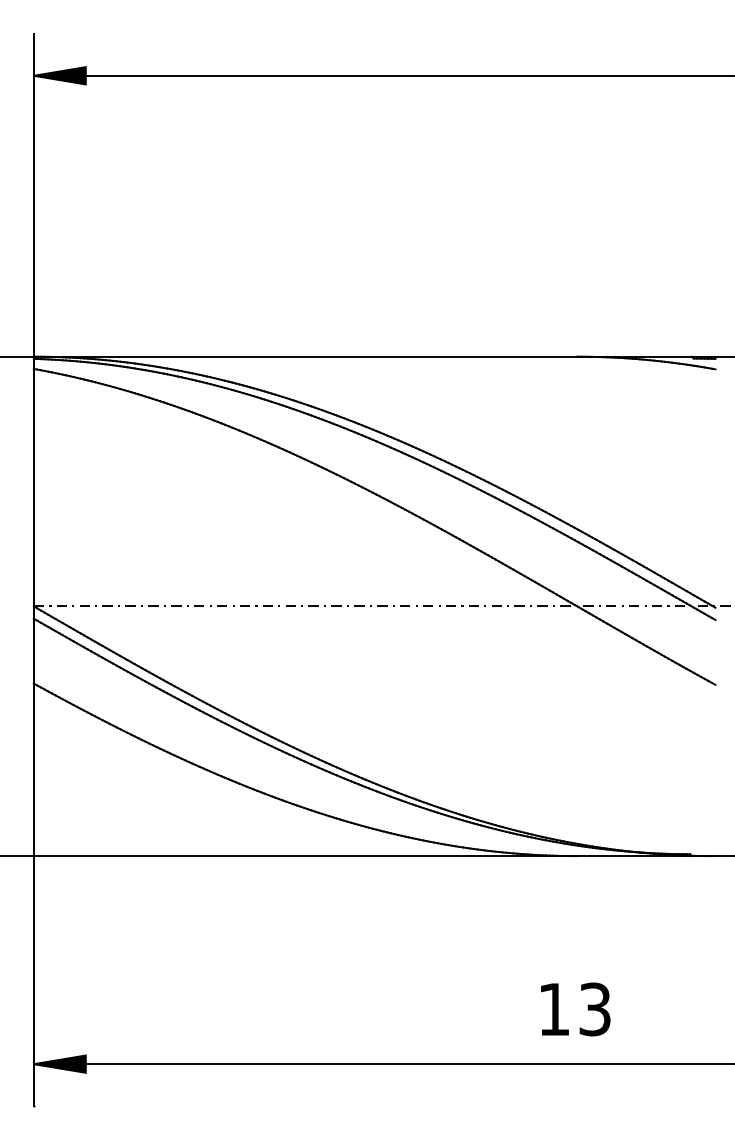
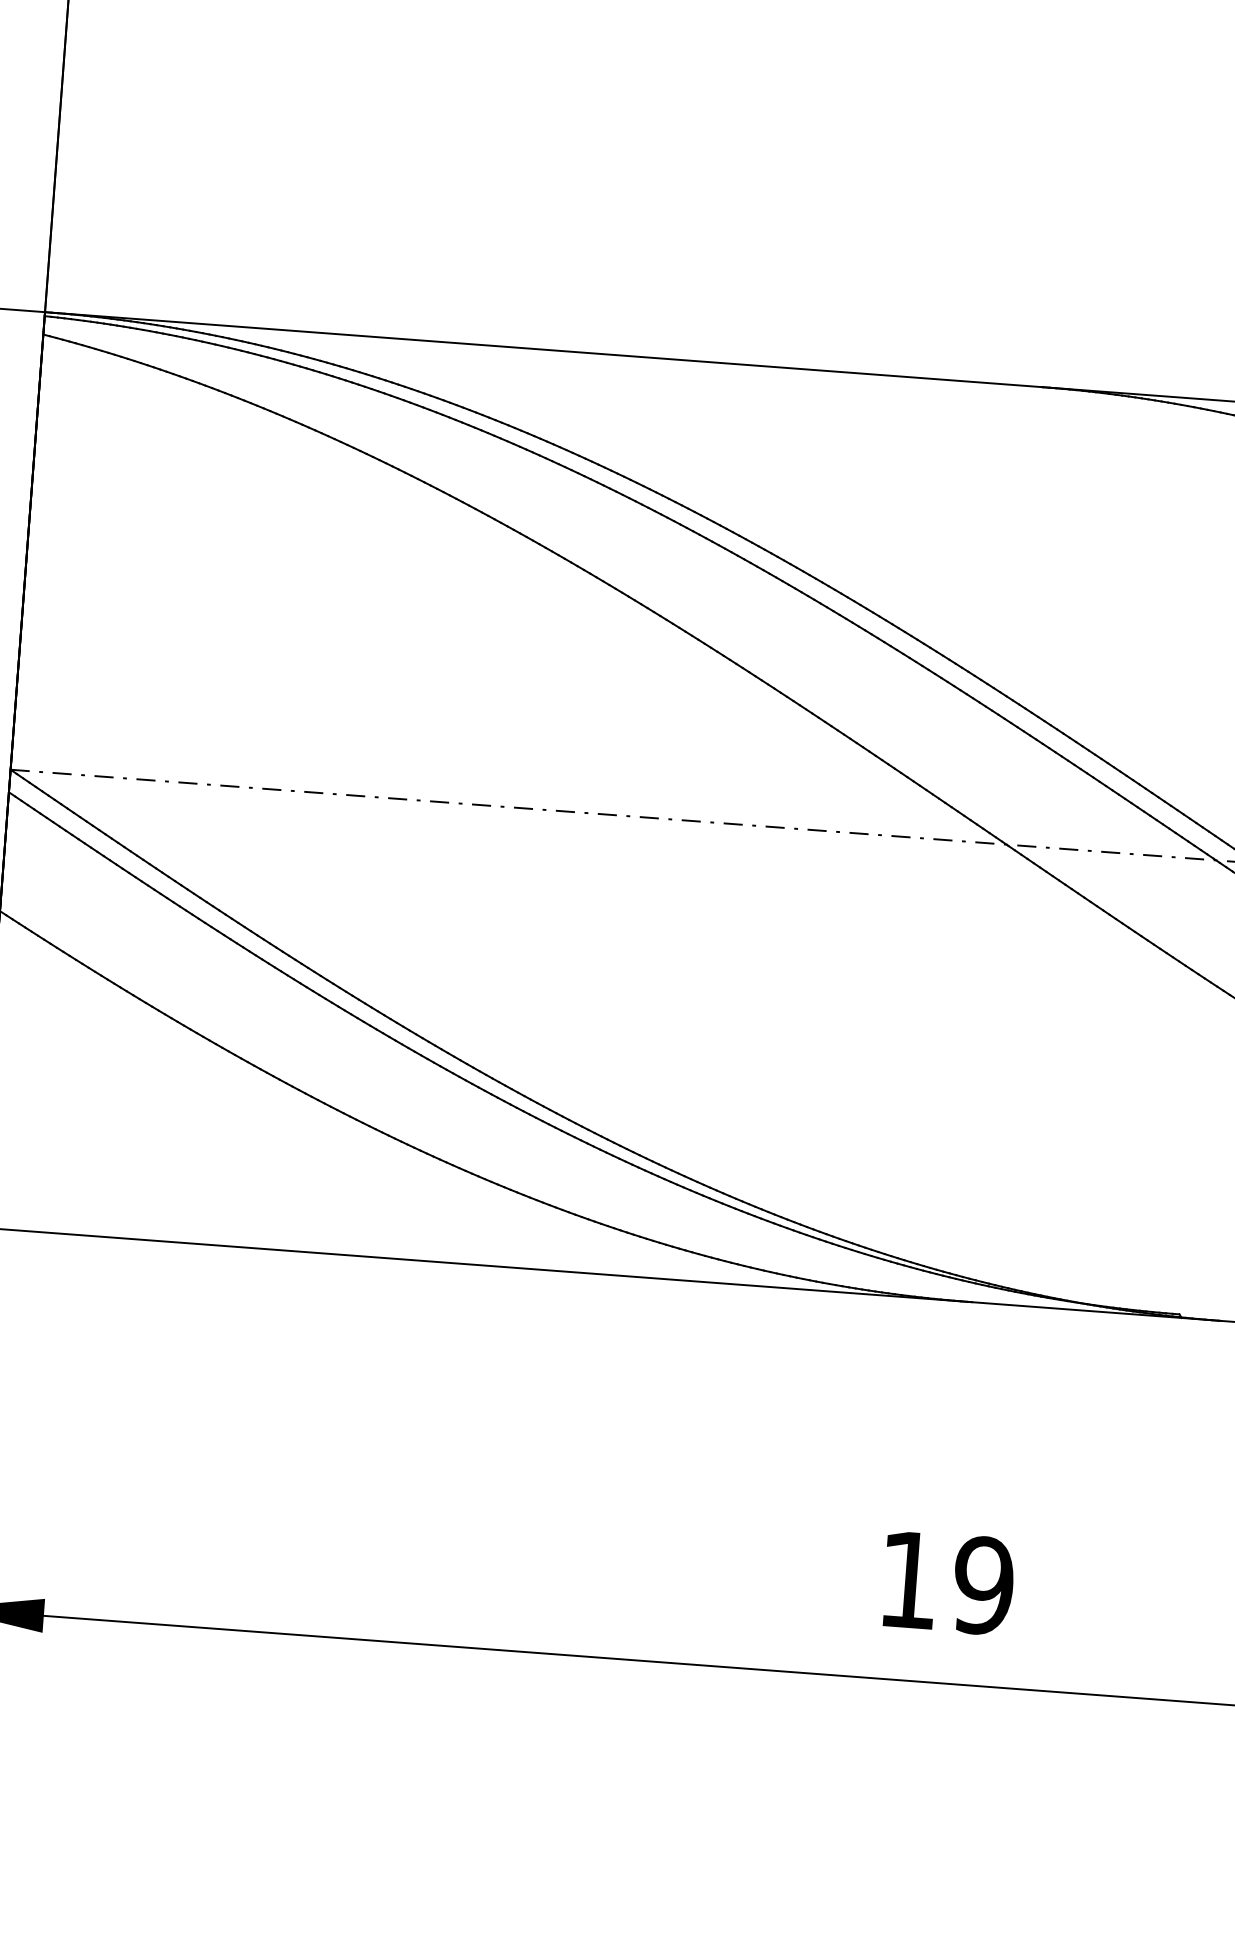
text: (594, 1009) -> (982, 1585), 13 -> 19

